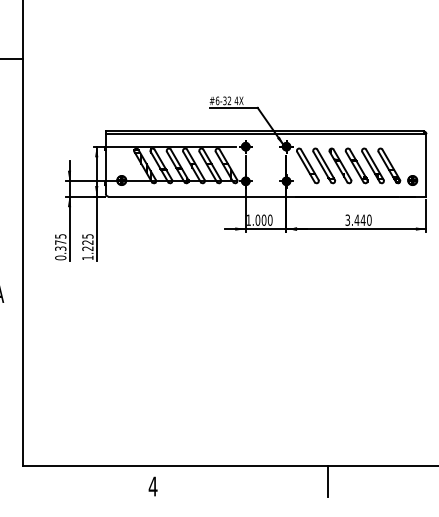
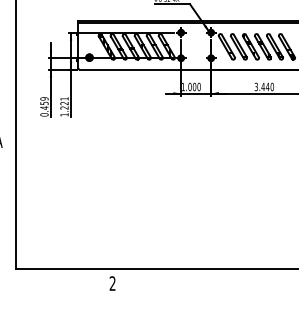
text: (87, 236) -> (64, 98), 1.225 -> 1.221
text: (60, 242) -> (44, 103), 0.375 -> 0.459
line: (327, 481) -> (241, 279), removed
text: (152, 486) -> (112, 283), 4 -> 2

